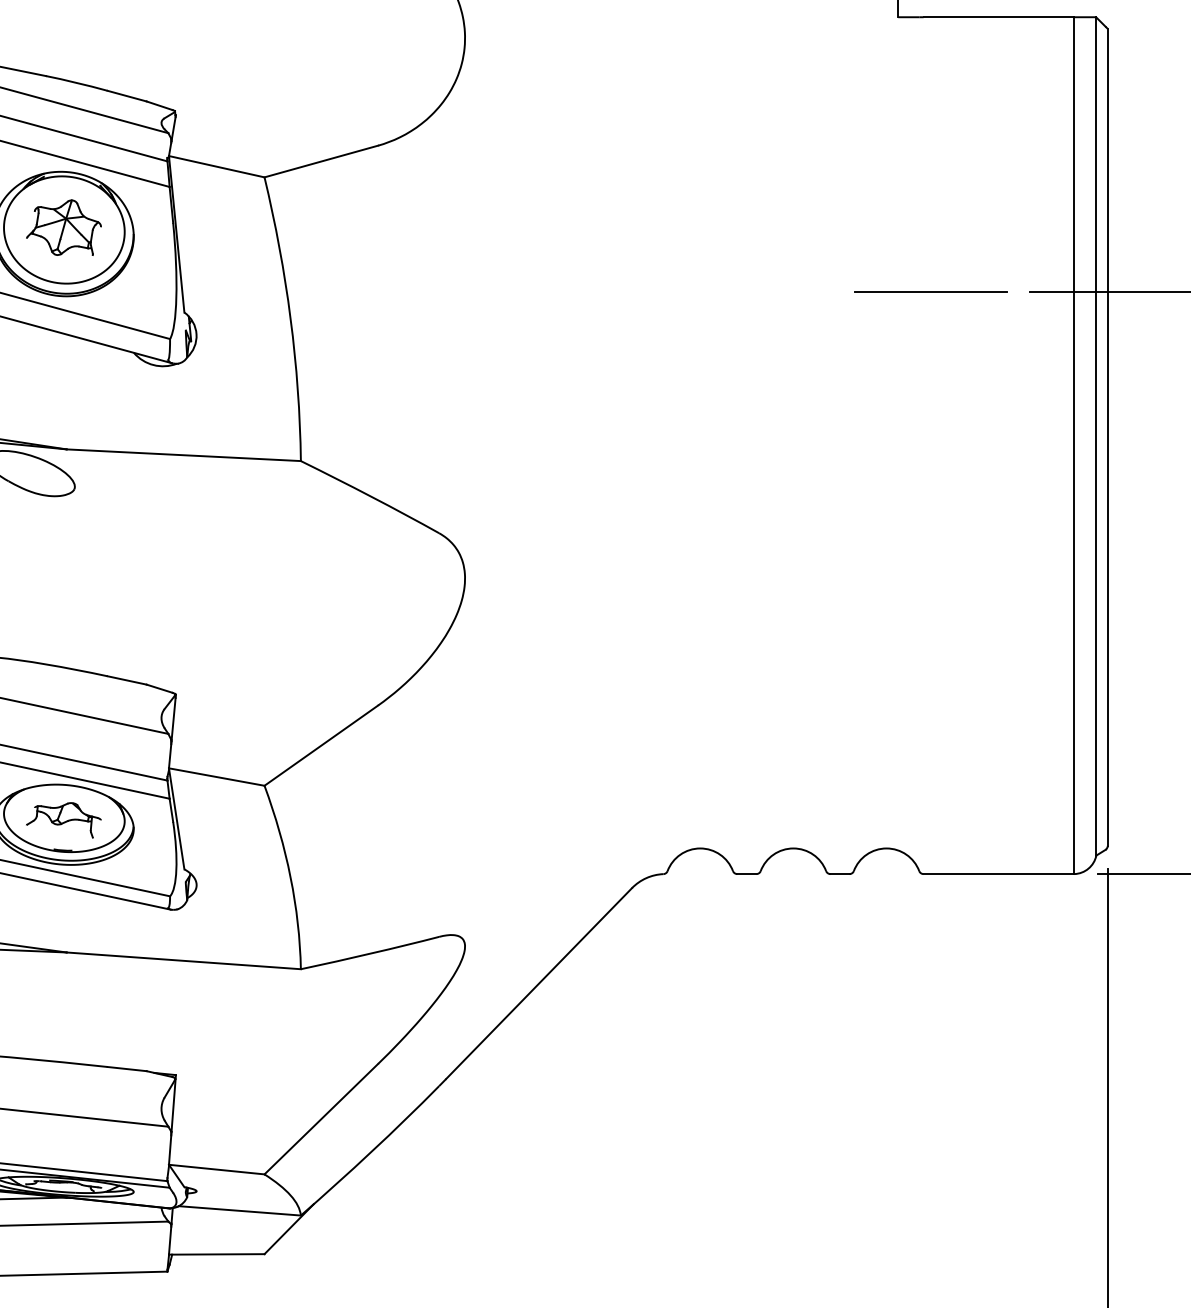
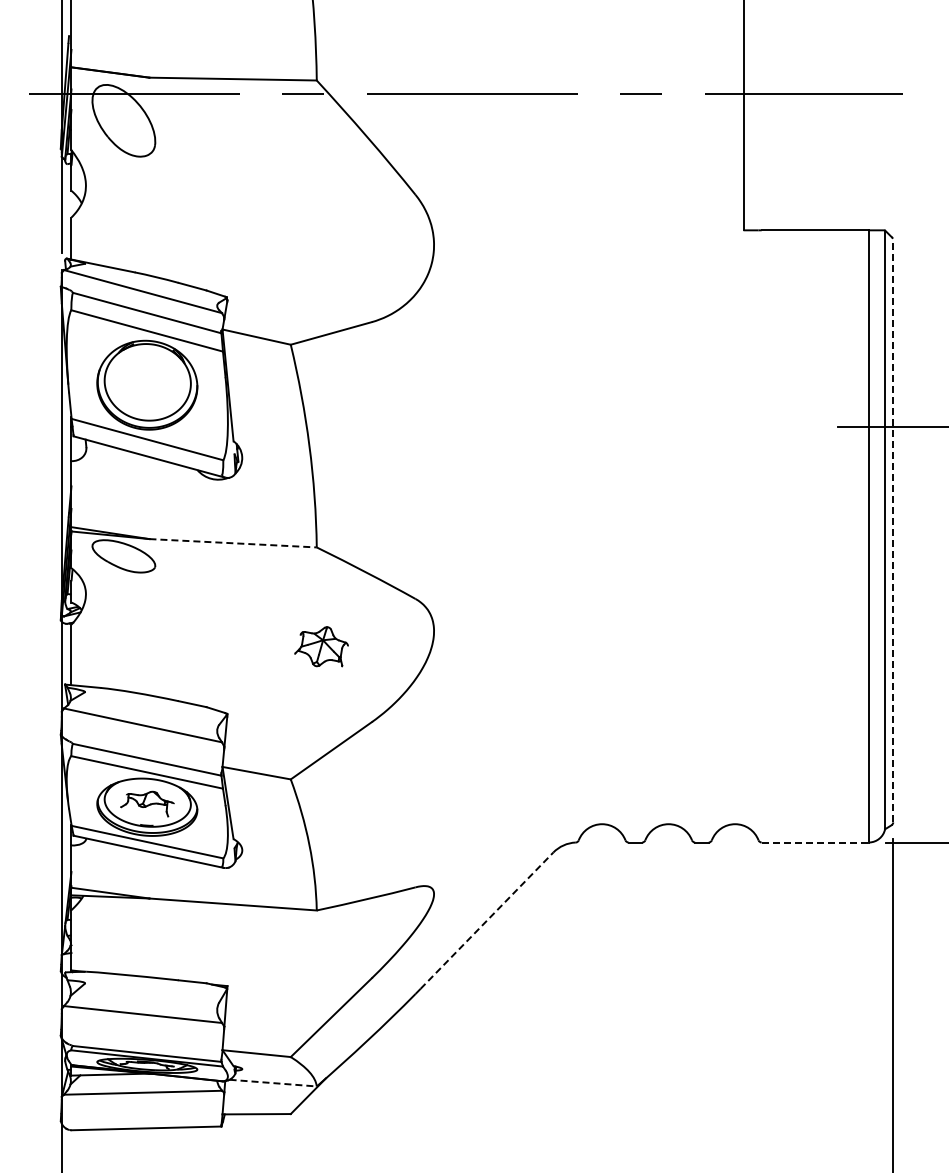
part: (63, 227) -> (321, 646), moved
line: (930, 291) -> (766, 426), removed
line: (1108, 437) -> (893, 530), solid -> dashed
line: (184, 455) -> (233, 543), solid -> dashed
line: (998, 874) -> (815, 842), solid -> dashed
line: (539, 983) -> (487, 920), solid -> dashed
line: (240, 1211) -> (273, 1083), solid -> dashed

